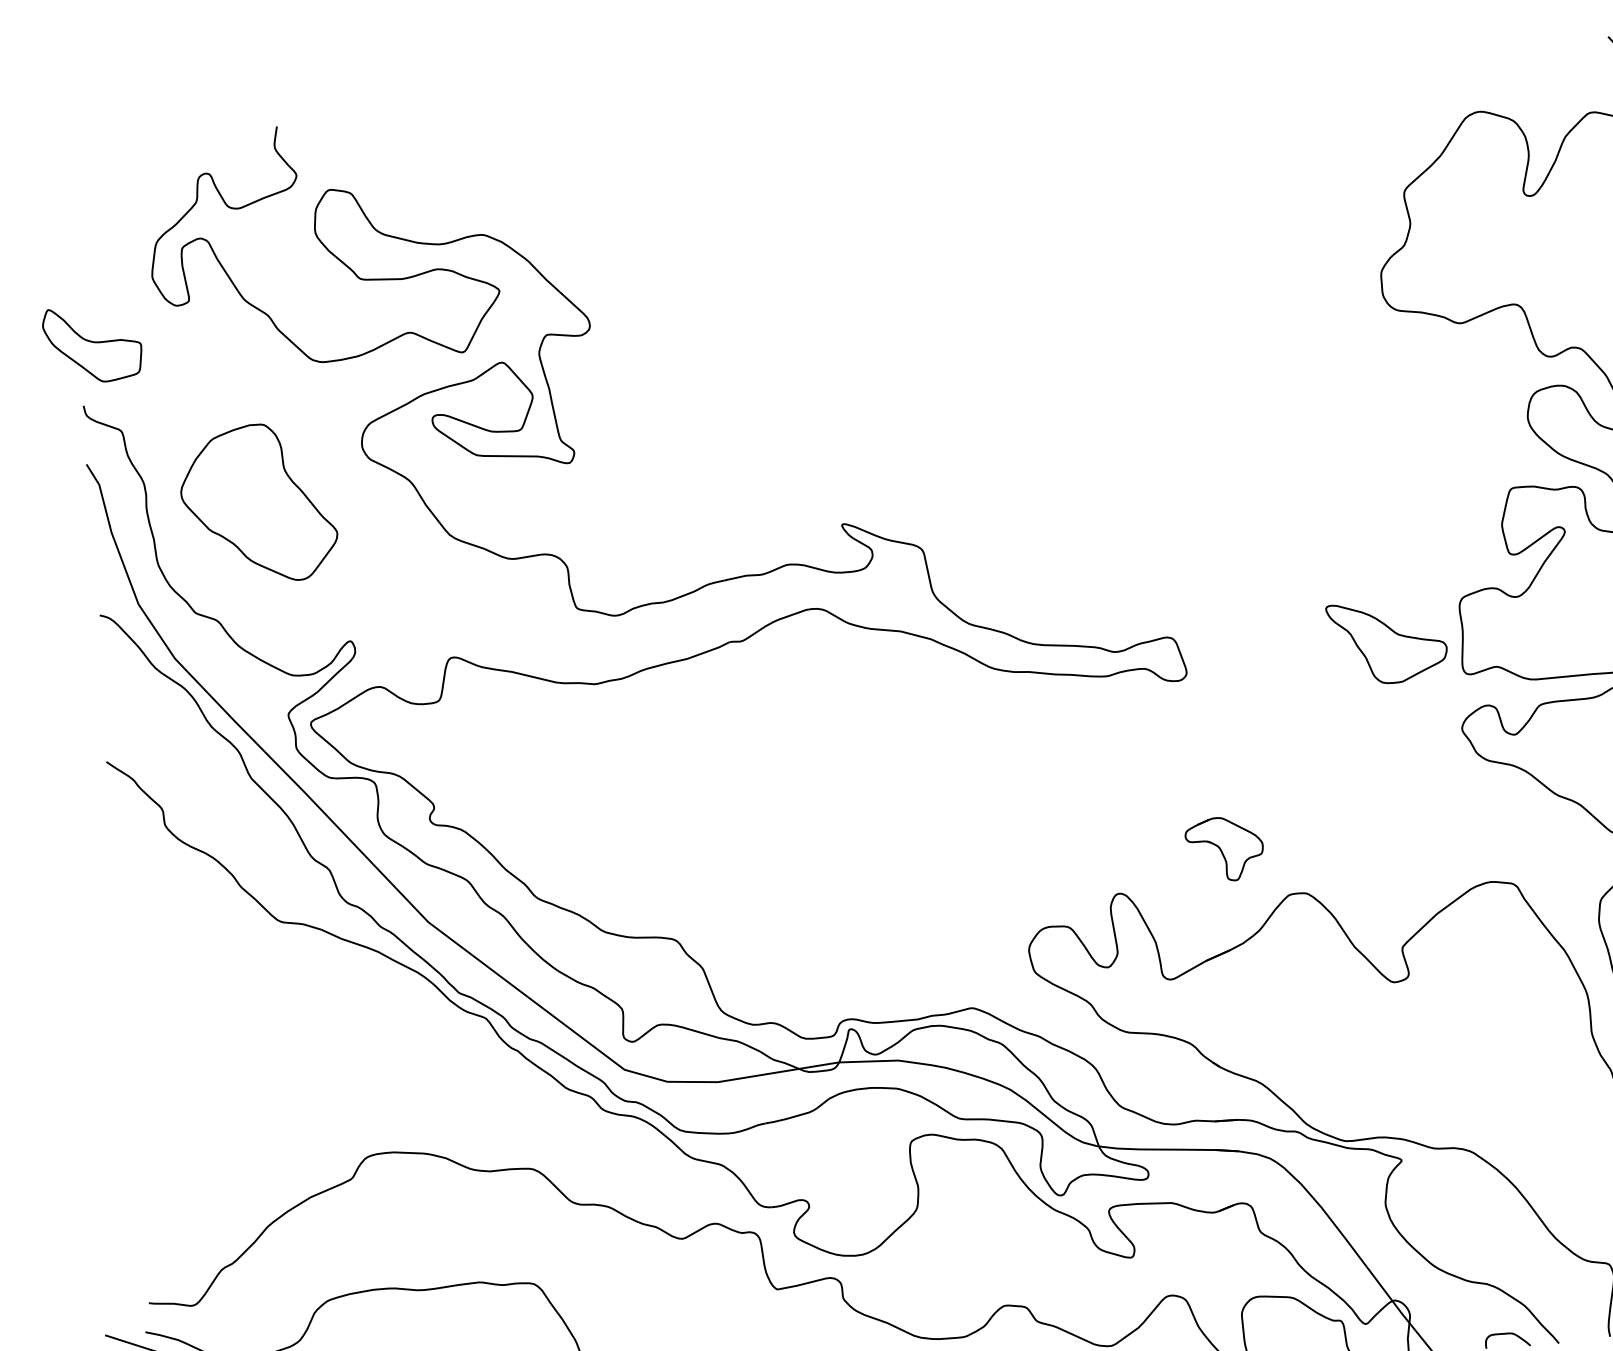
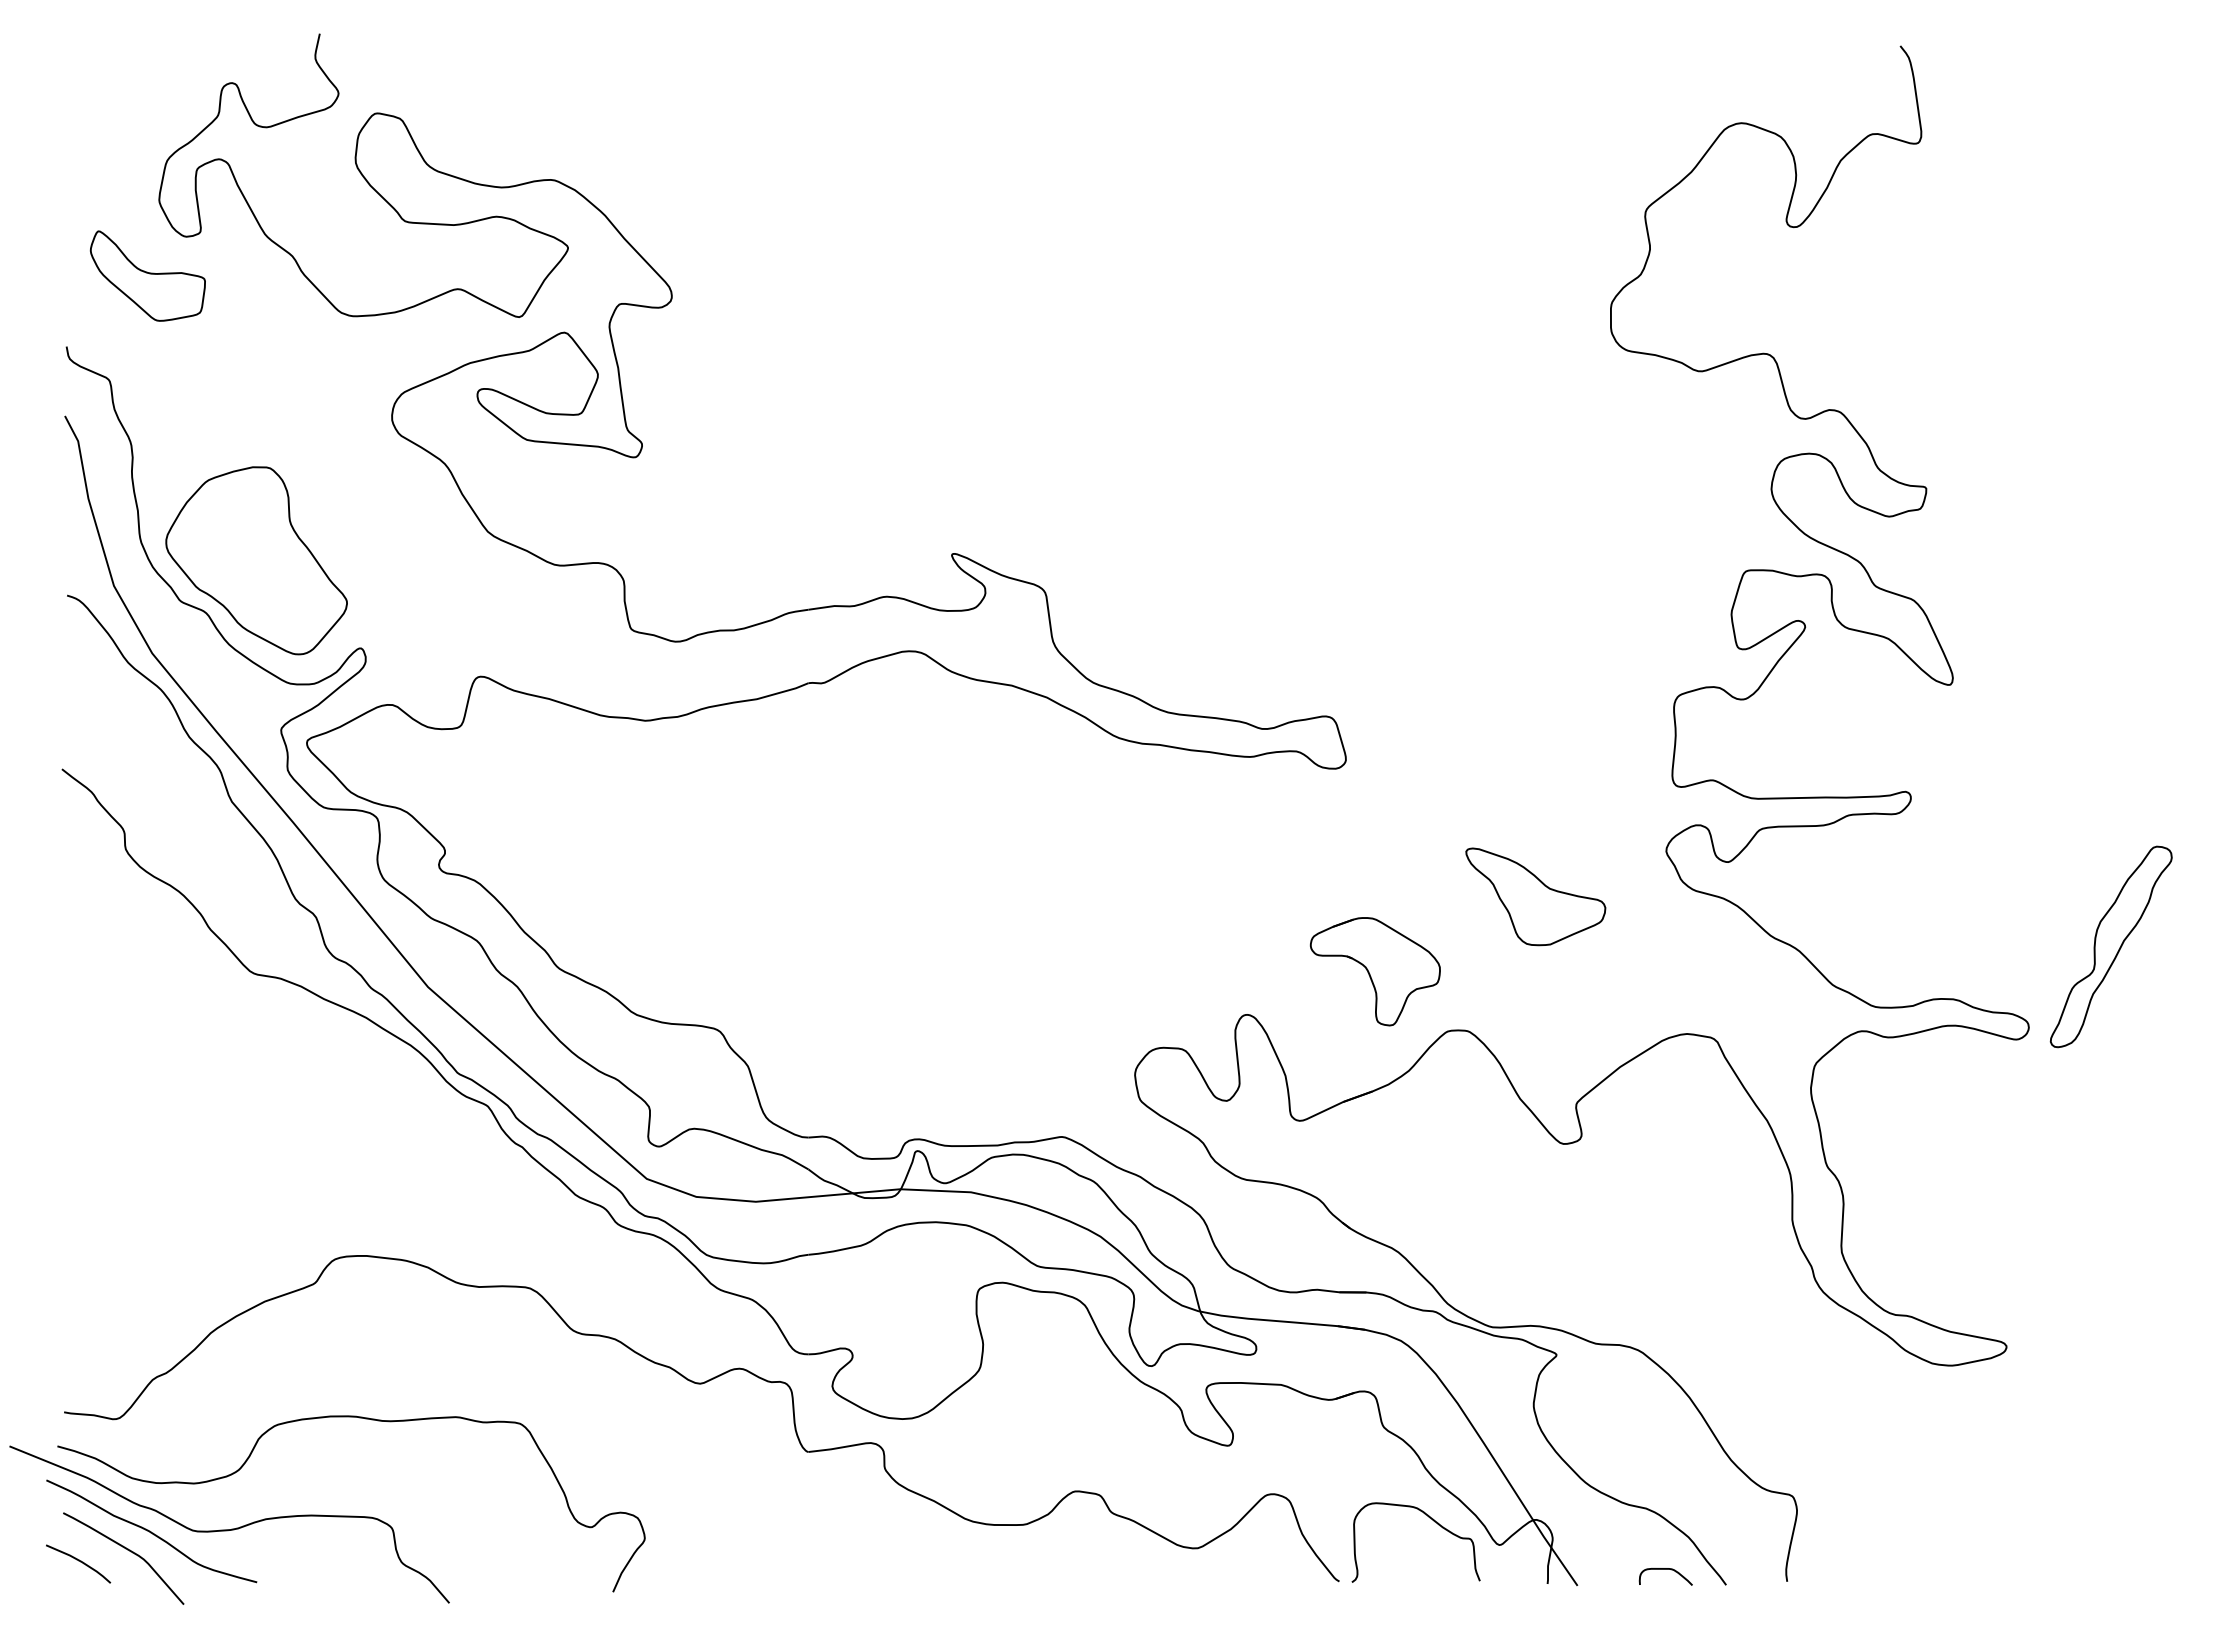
part: (92, 344) -> (147, 275), moved
part: (258, 503) -> (256, 560), moved
part: (1387, 642) -> (1535, 896), moved
part: (1224, 849) -> (1374, 971), size x1.43

